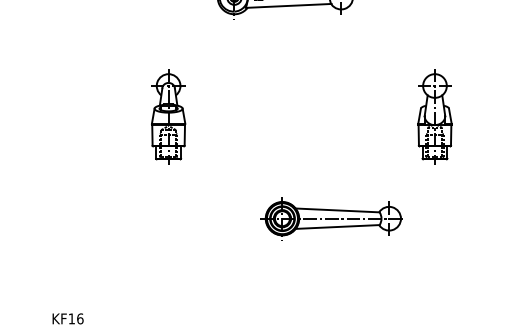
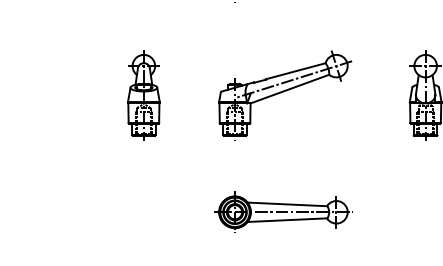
part: (168, 116) -> (143, 95), moved
part: (286, 116) -> (284, 95), added
part: (331, 218) -> (281, 212), moved

